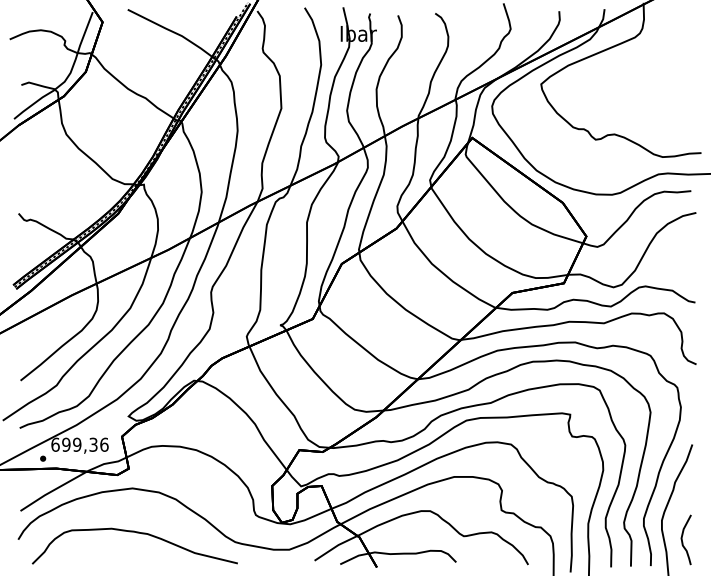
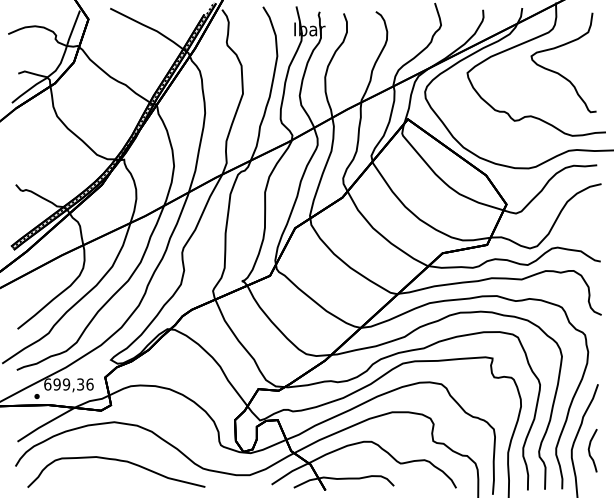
curve: (646, 83) -> (558, 72), added
curve: (683, 542) -> (590, 452), moved

